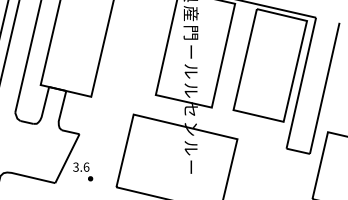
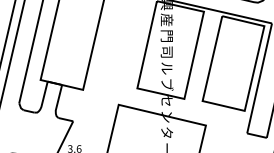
text: (190, 51) -> (166, 51), ー -> 司
text: (191, 90) -> (167, 84), ル -> ブ
text: (191, 148) -> (167, 133), ル -> タ

